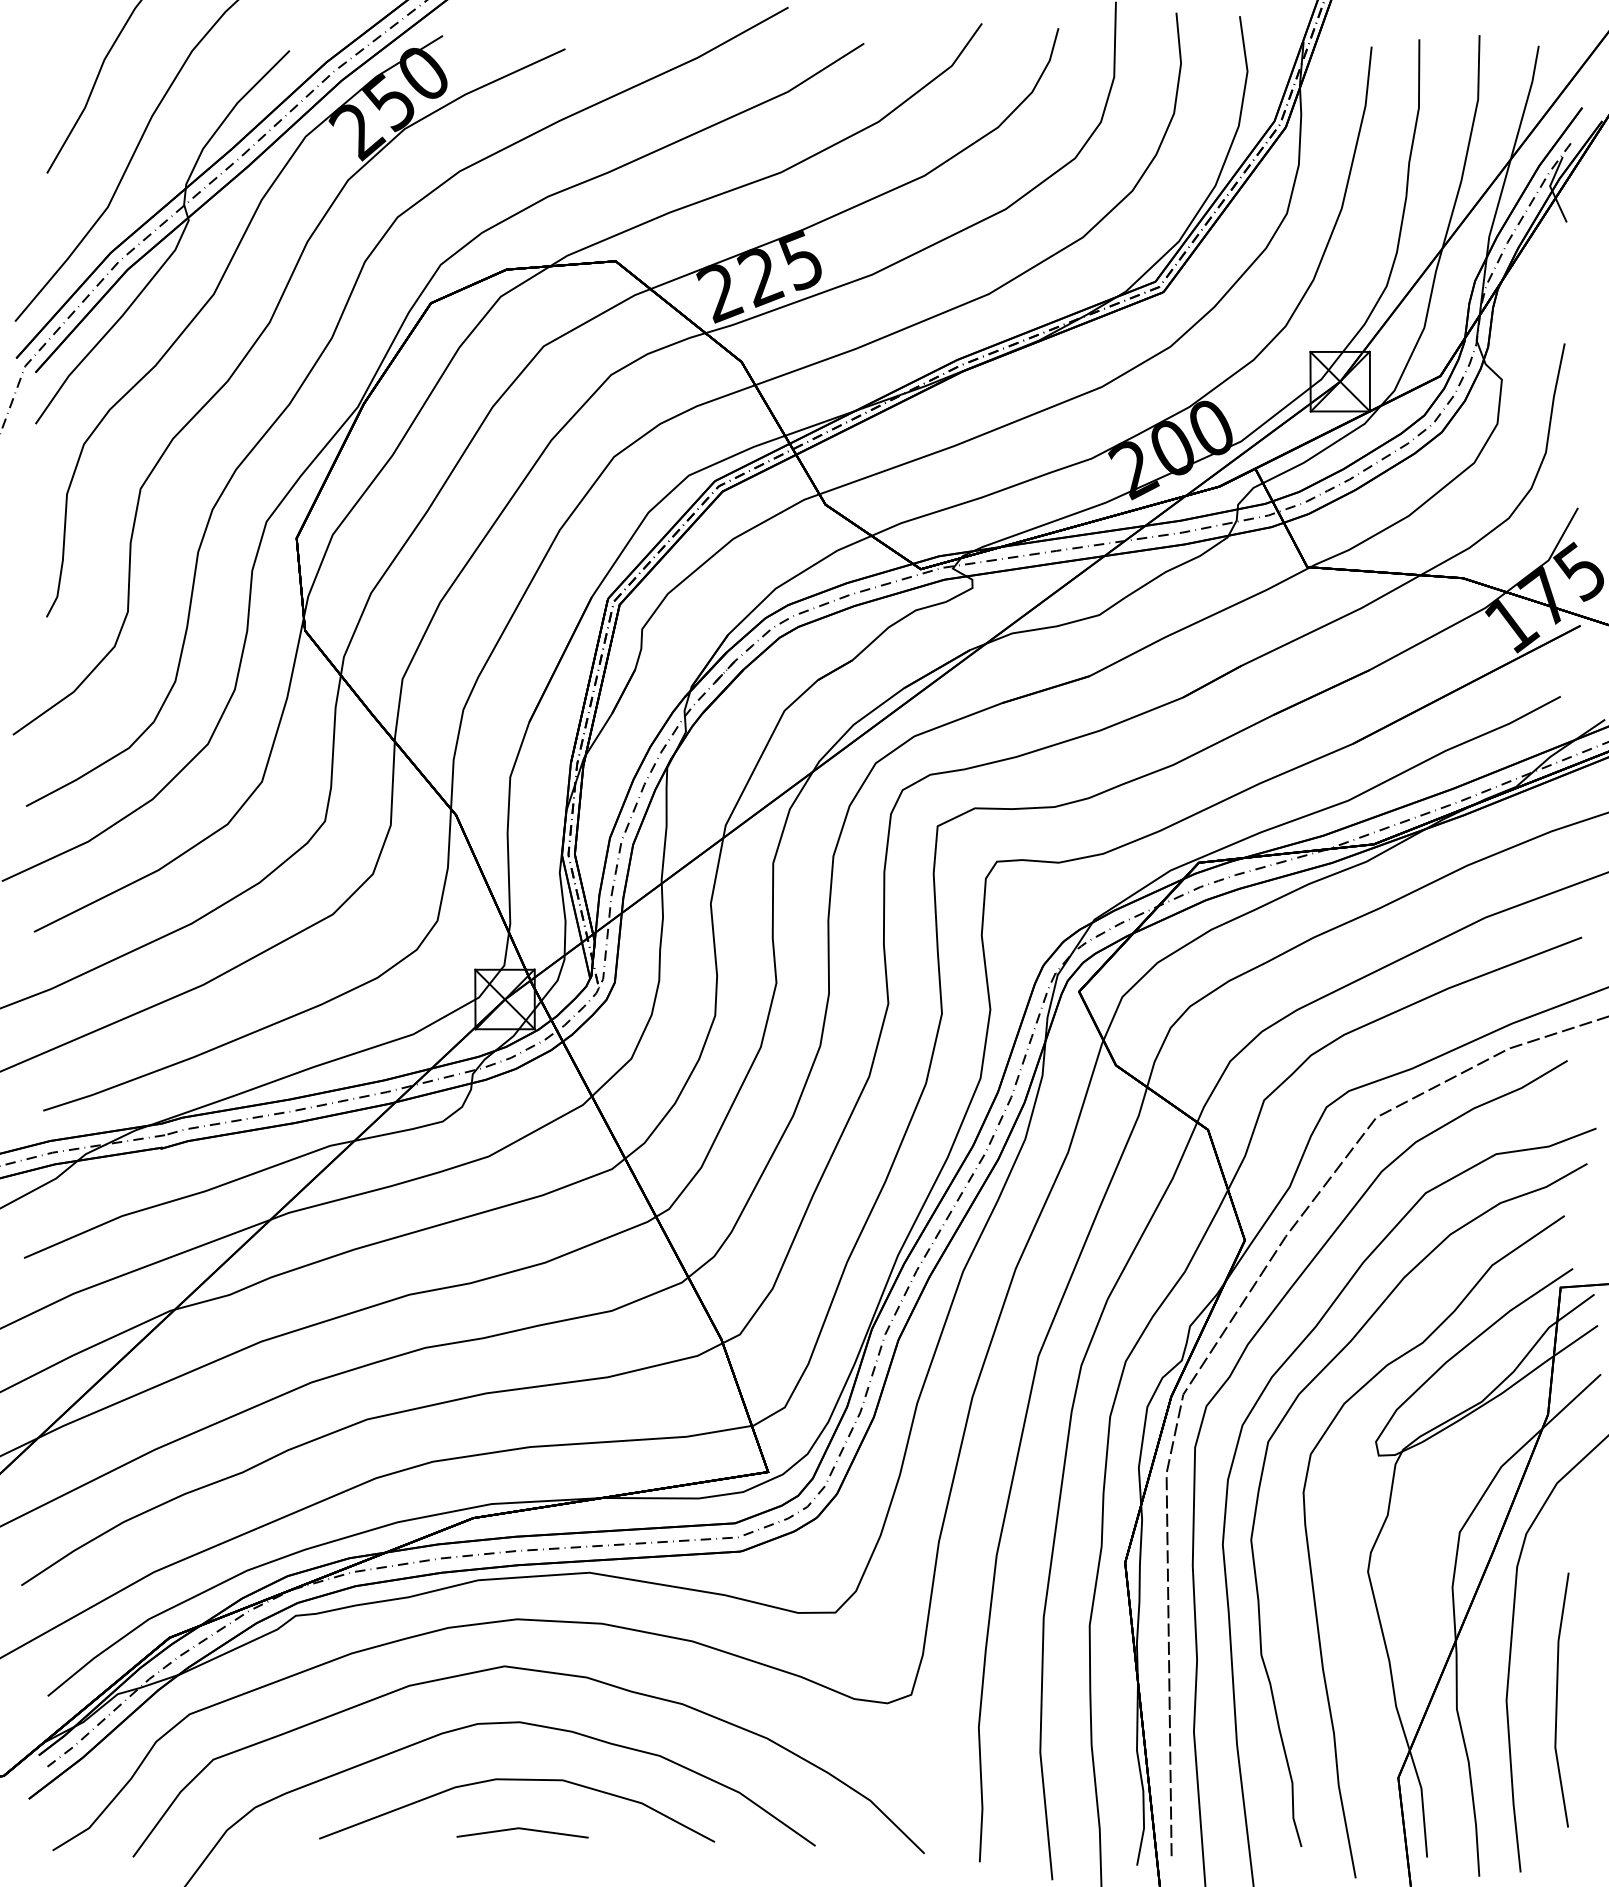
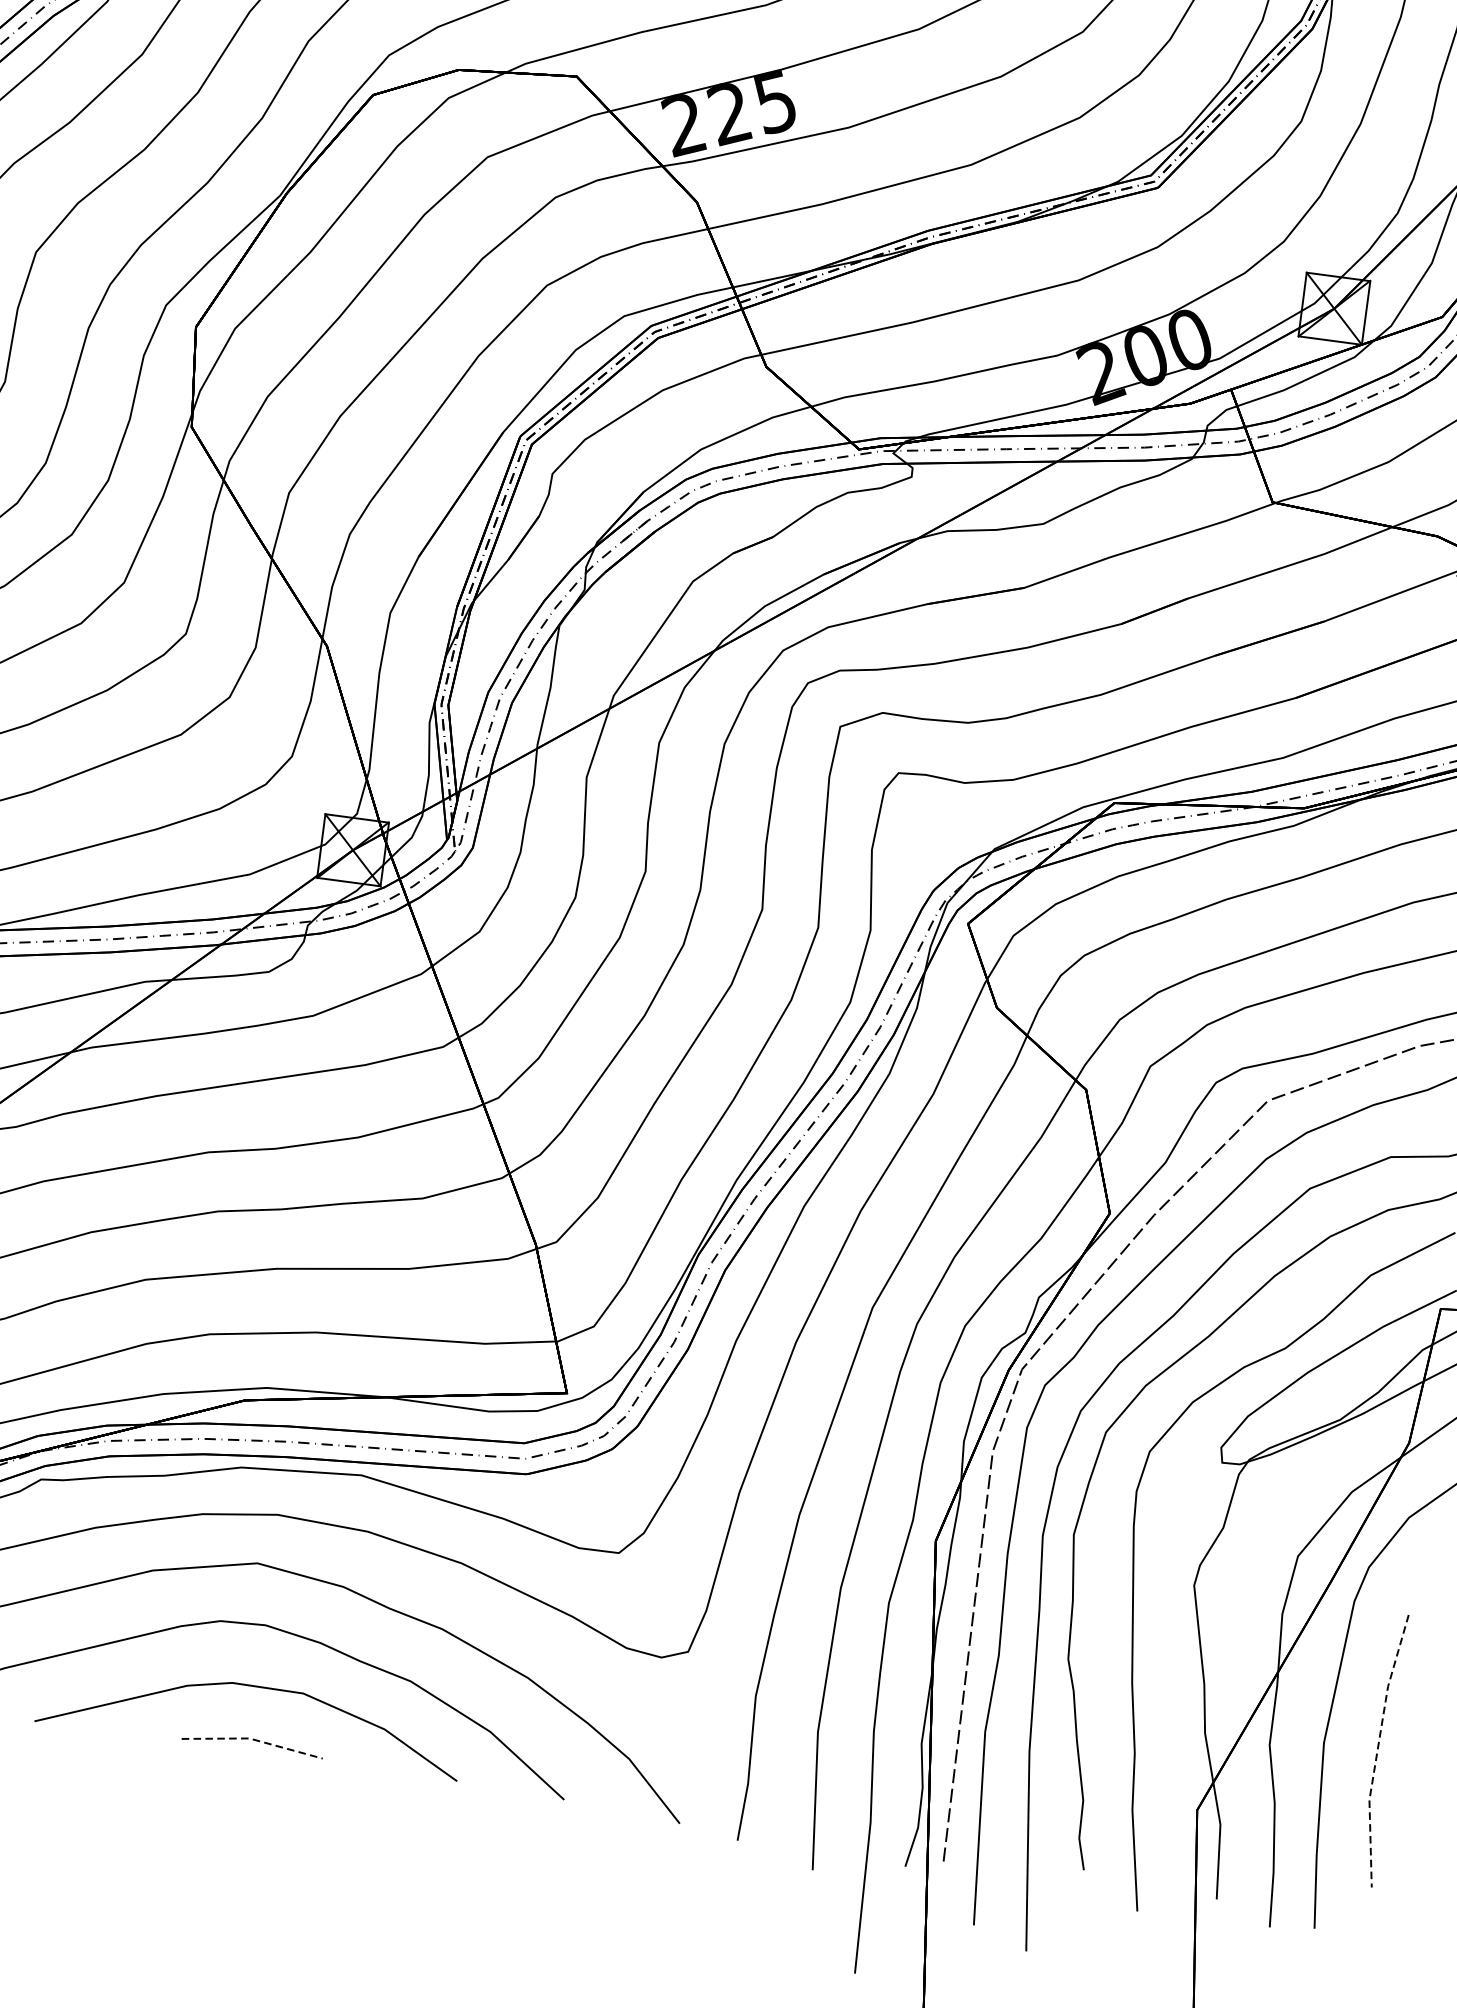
line: (1556, 1700) -> (1377, 1749), solid -> dashed
line: (522, 1828) -> (253, 1739), solid -> dashed

